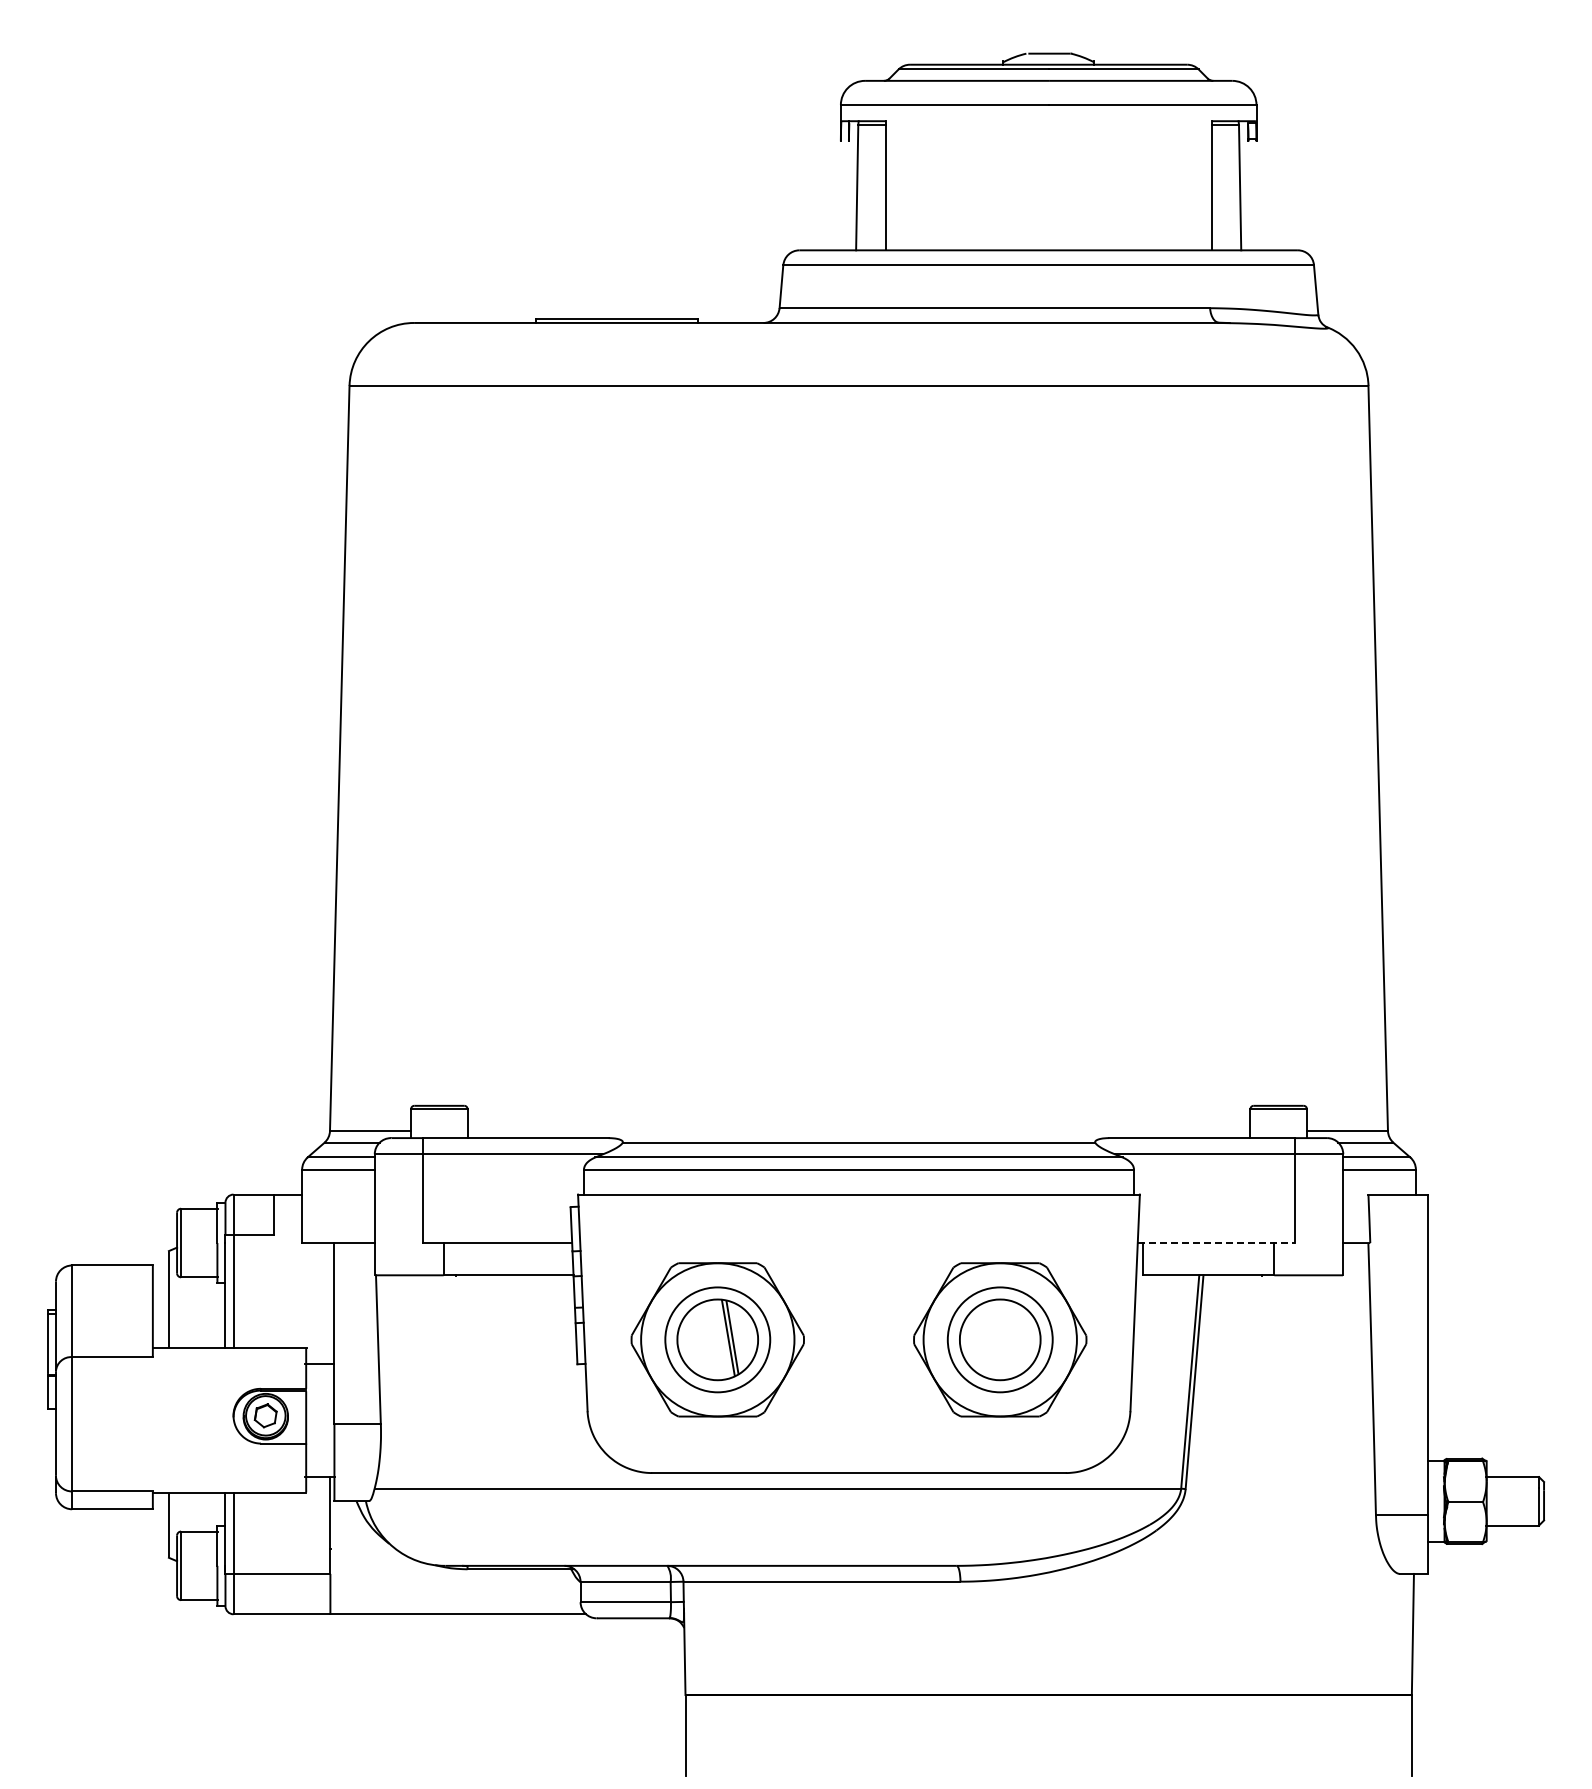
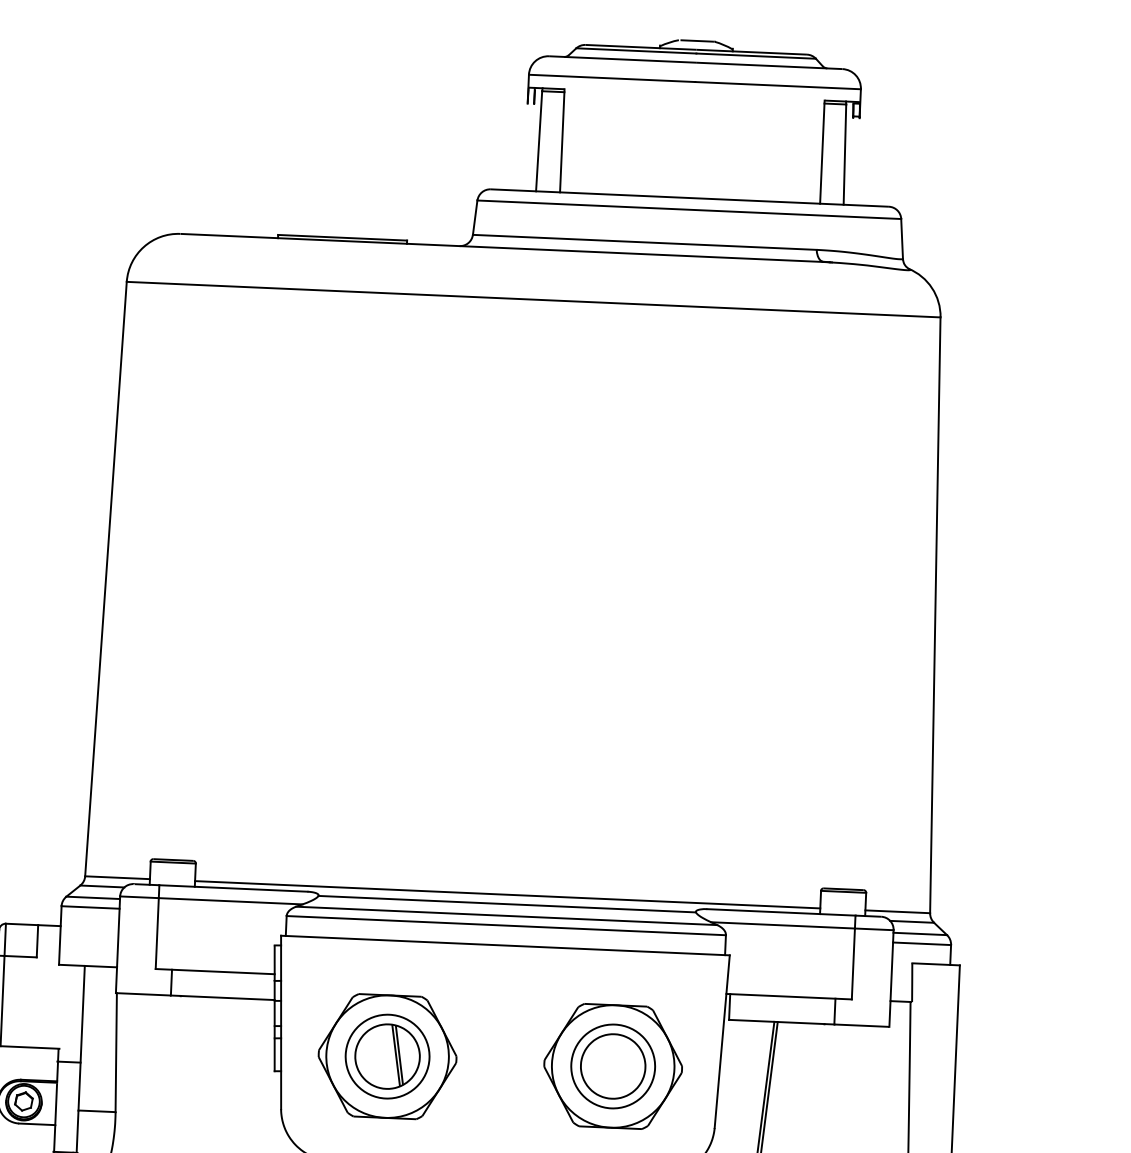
line: (858, 1131) -> (507, 895), added
line: (1216, 1243) -> (789, 997), dashed -> solid

